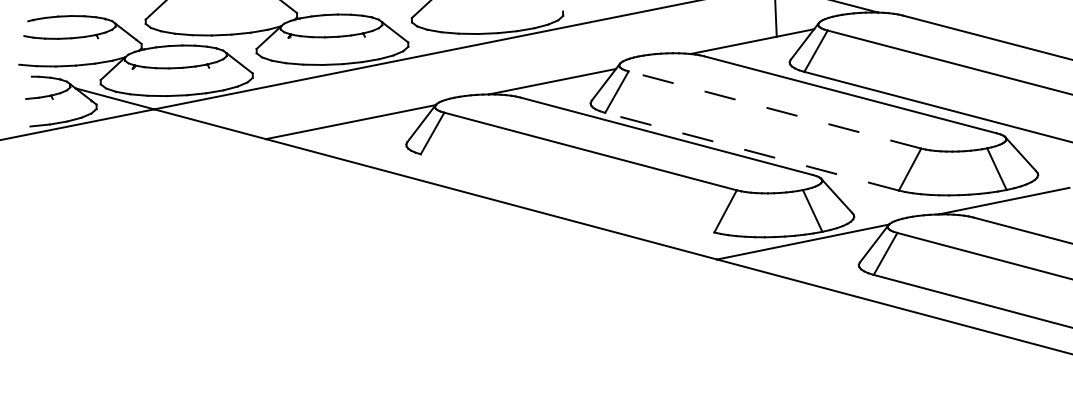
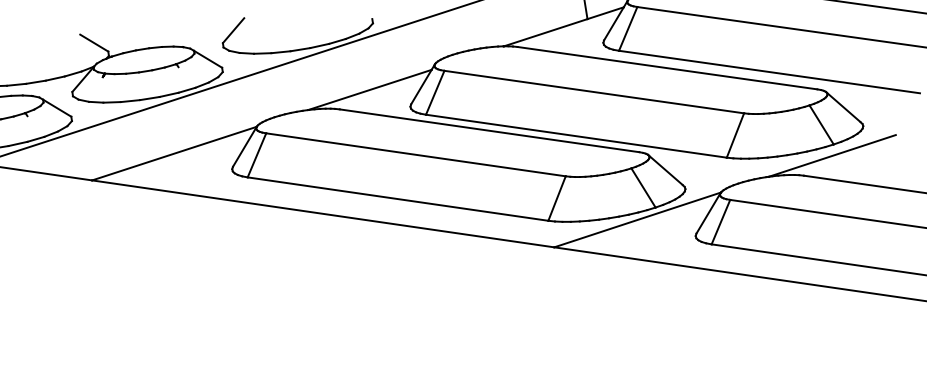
line: (774, 109) -> (593, 91), dashed -> solid
line: (752, 151) -> (576, 135), dashed -> solid
line: (567, 193) -> (397, 199), added

